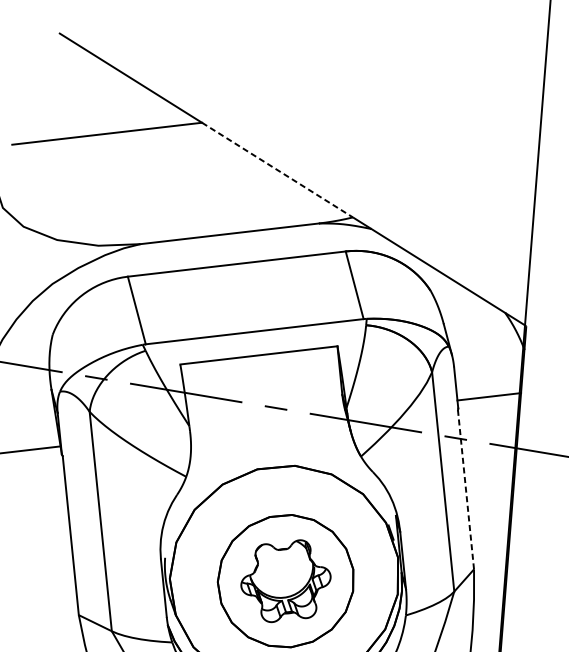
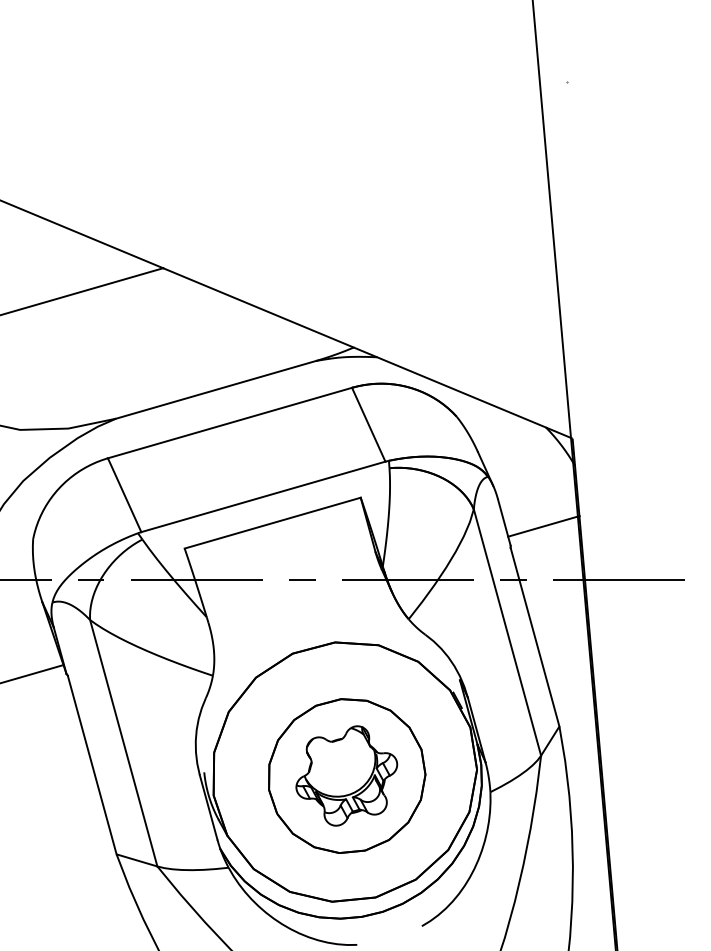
line: (277, 170) -> (258, 308), dashed -> solid
line: (466, 490) -> (535, 637), dashed -> solid

